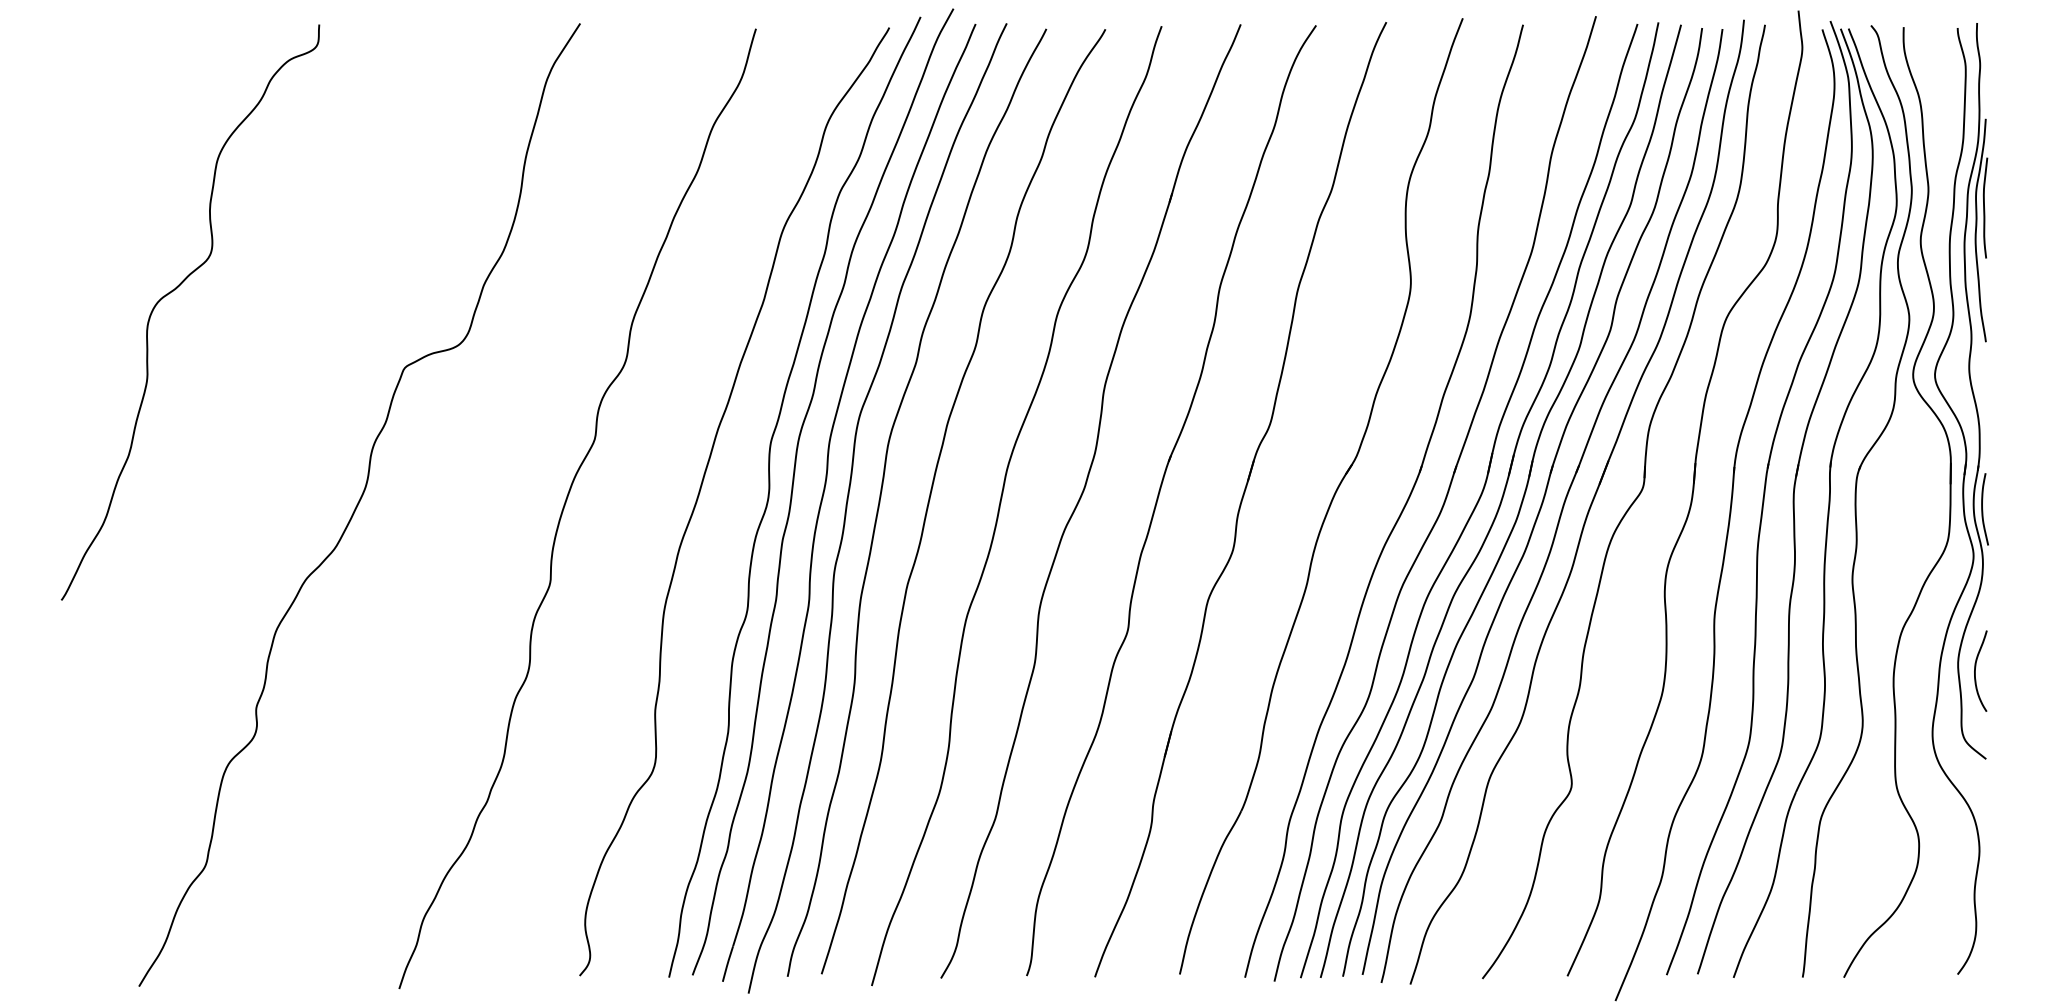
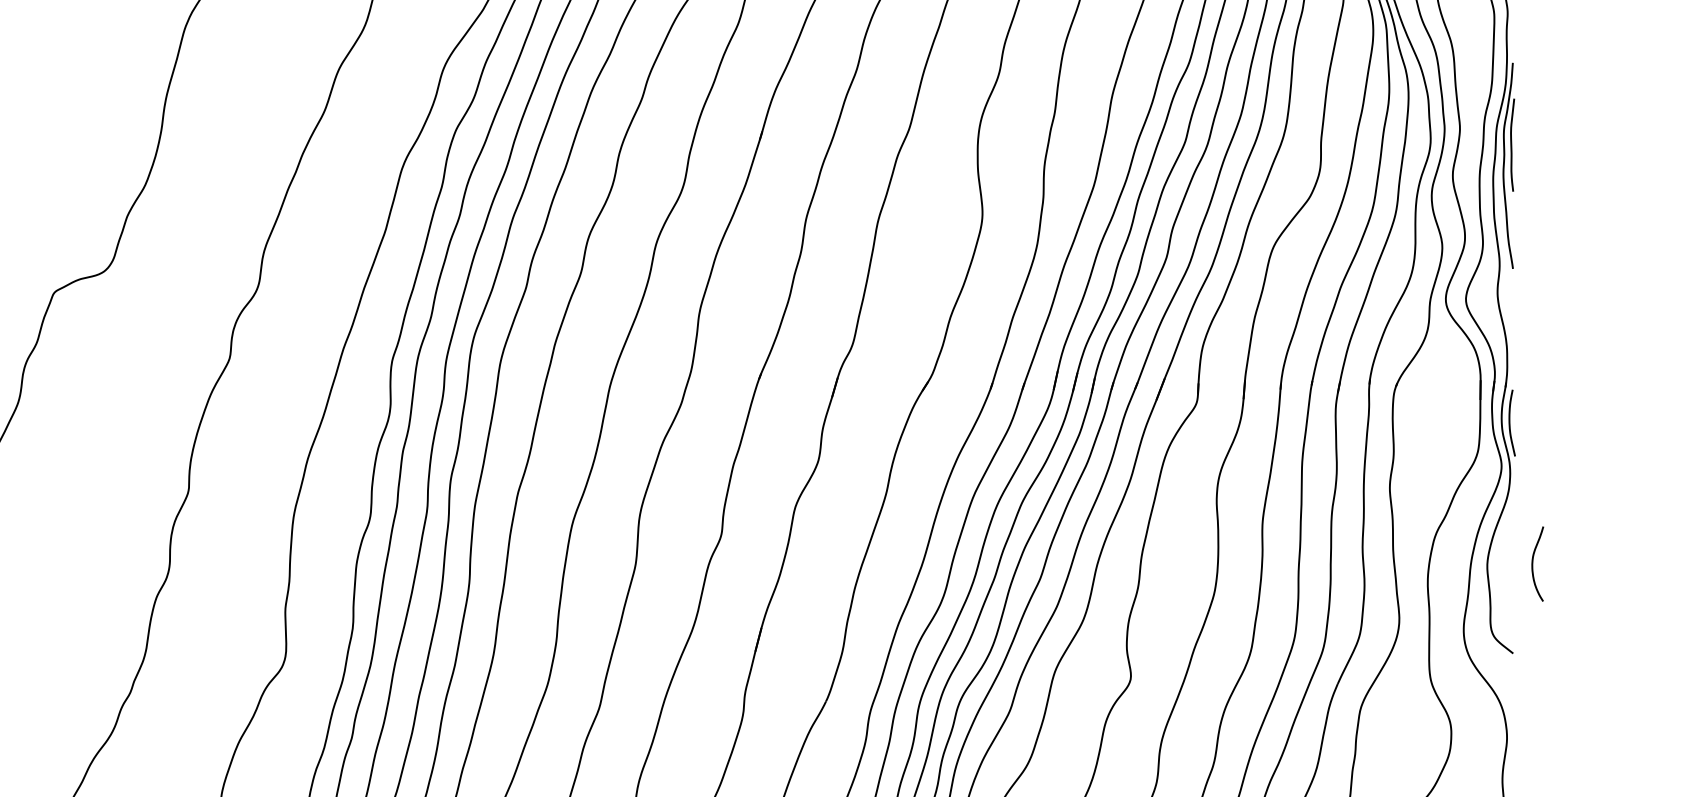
curve: (1976, 667) -> (1533, 560), moved

